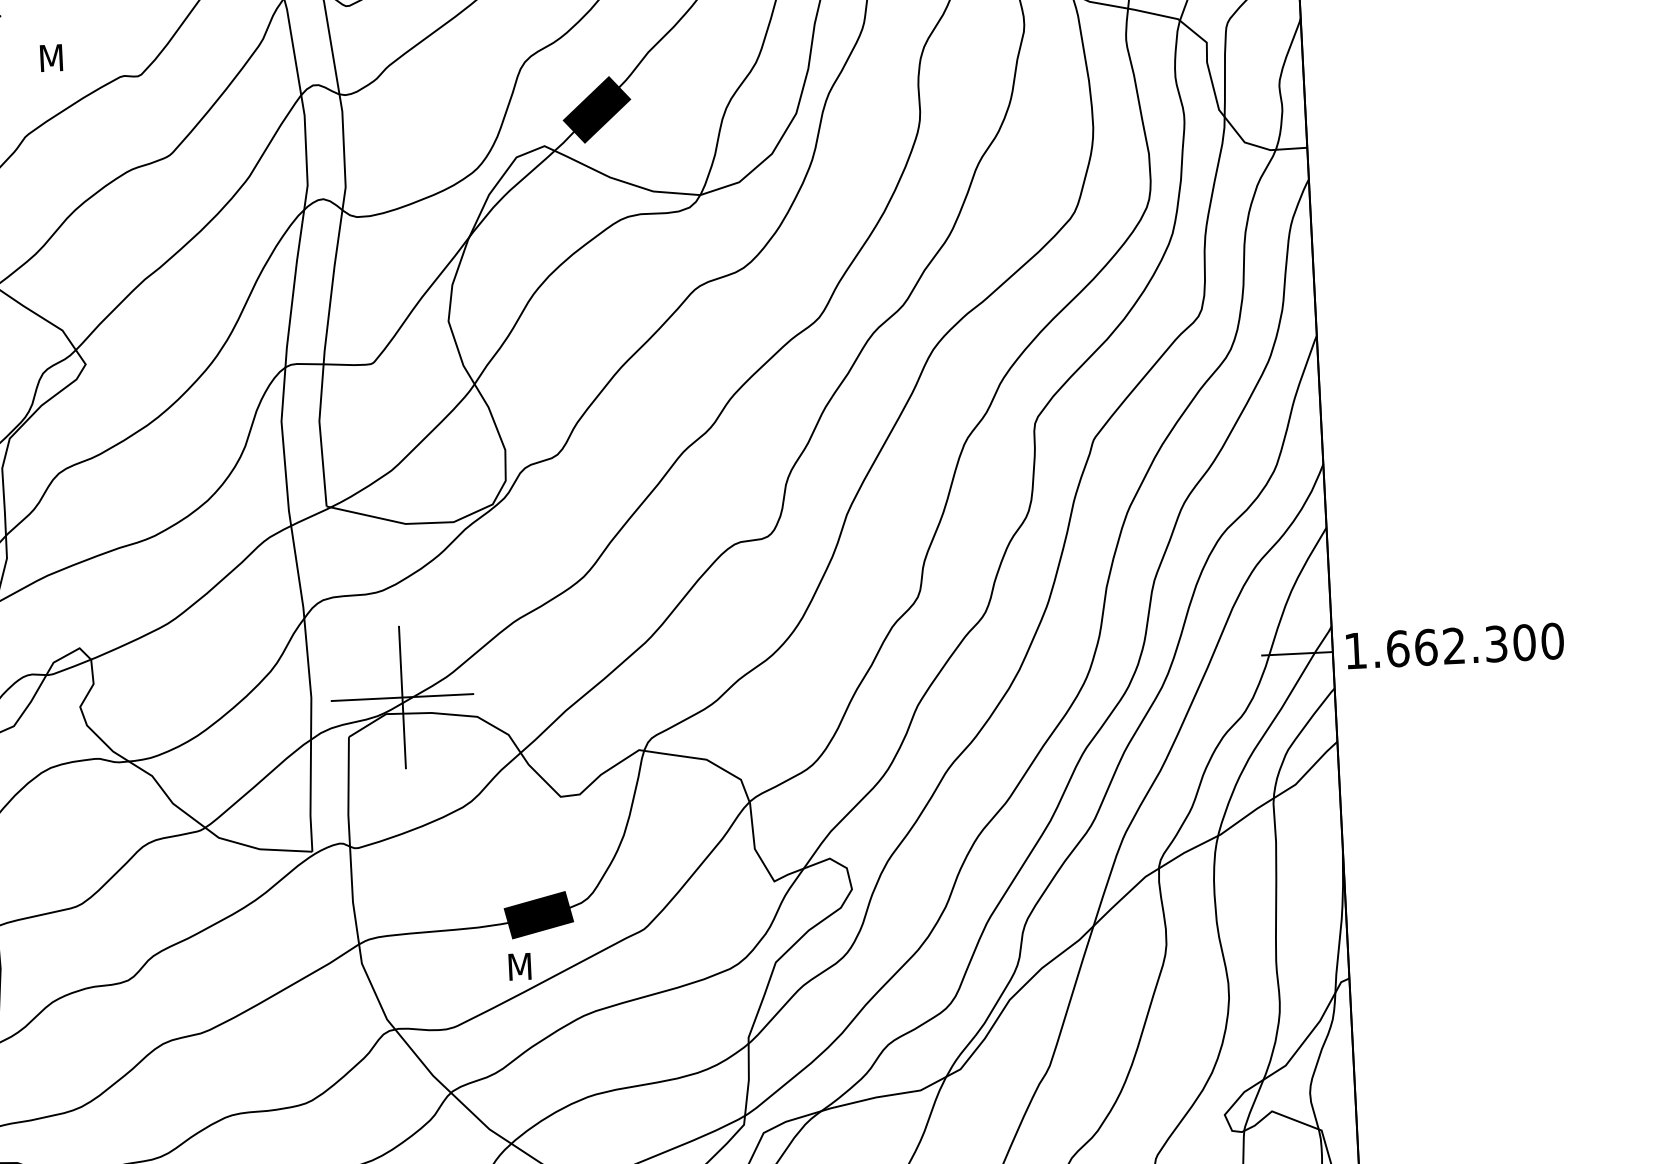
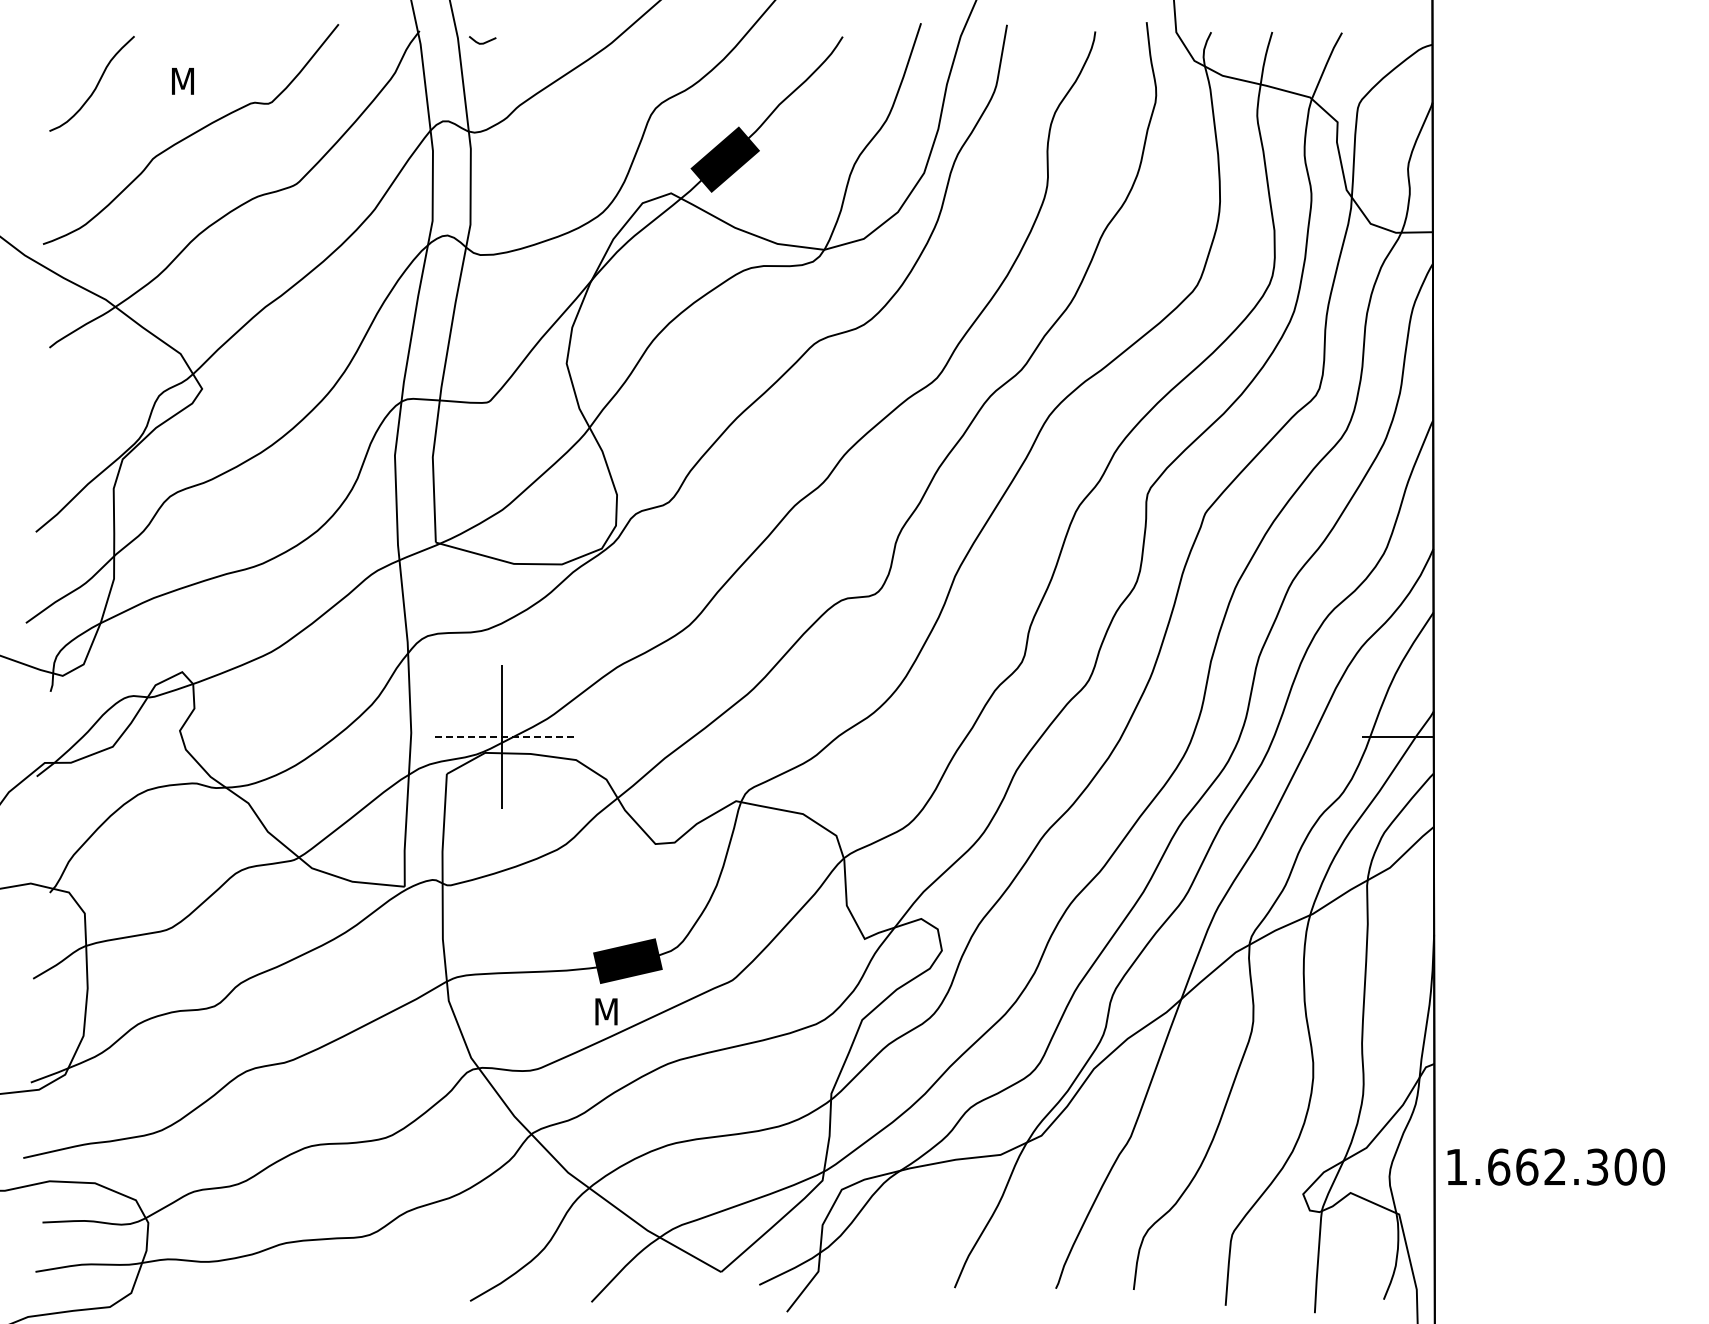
text: (1454, 645) -> (1555, 1166), moved
line: (402, 697) -> (502, 737), solid -> dashed

